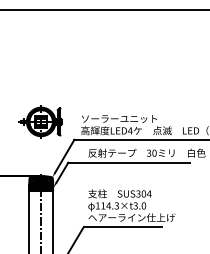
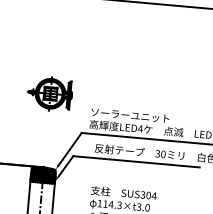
part: (40, 121) -> (49, 93), moved

